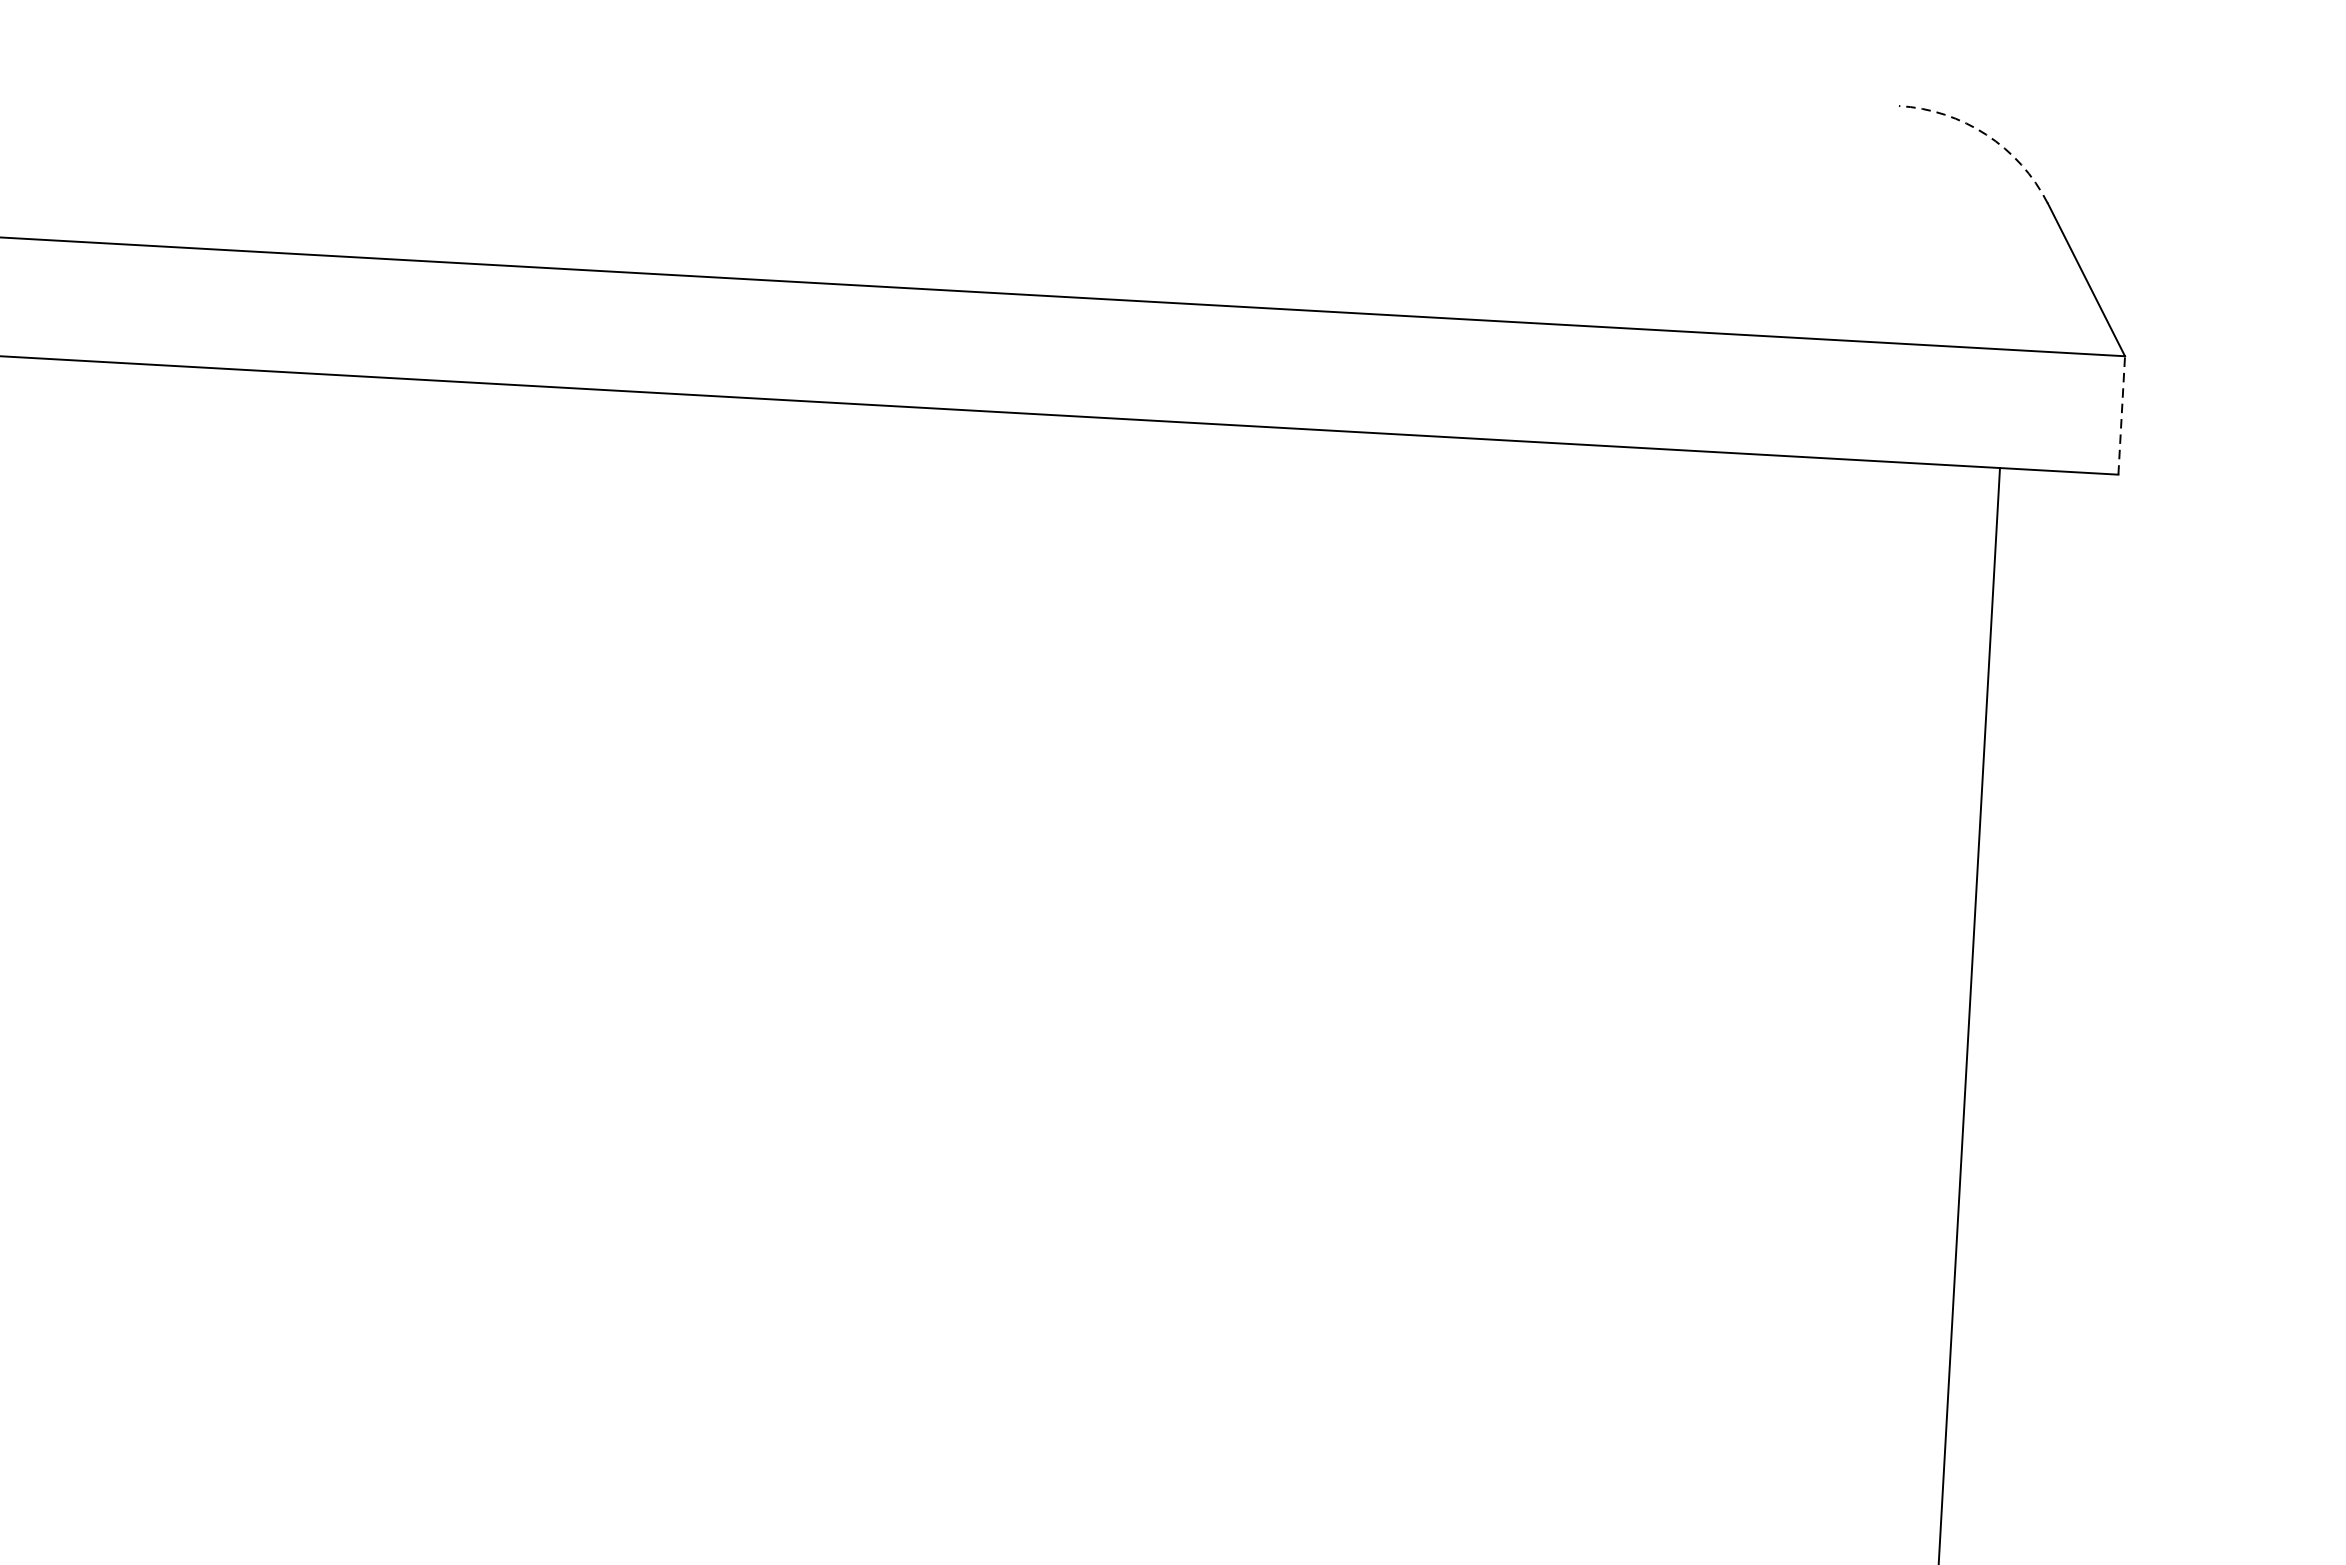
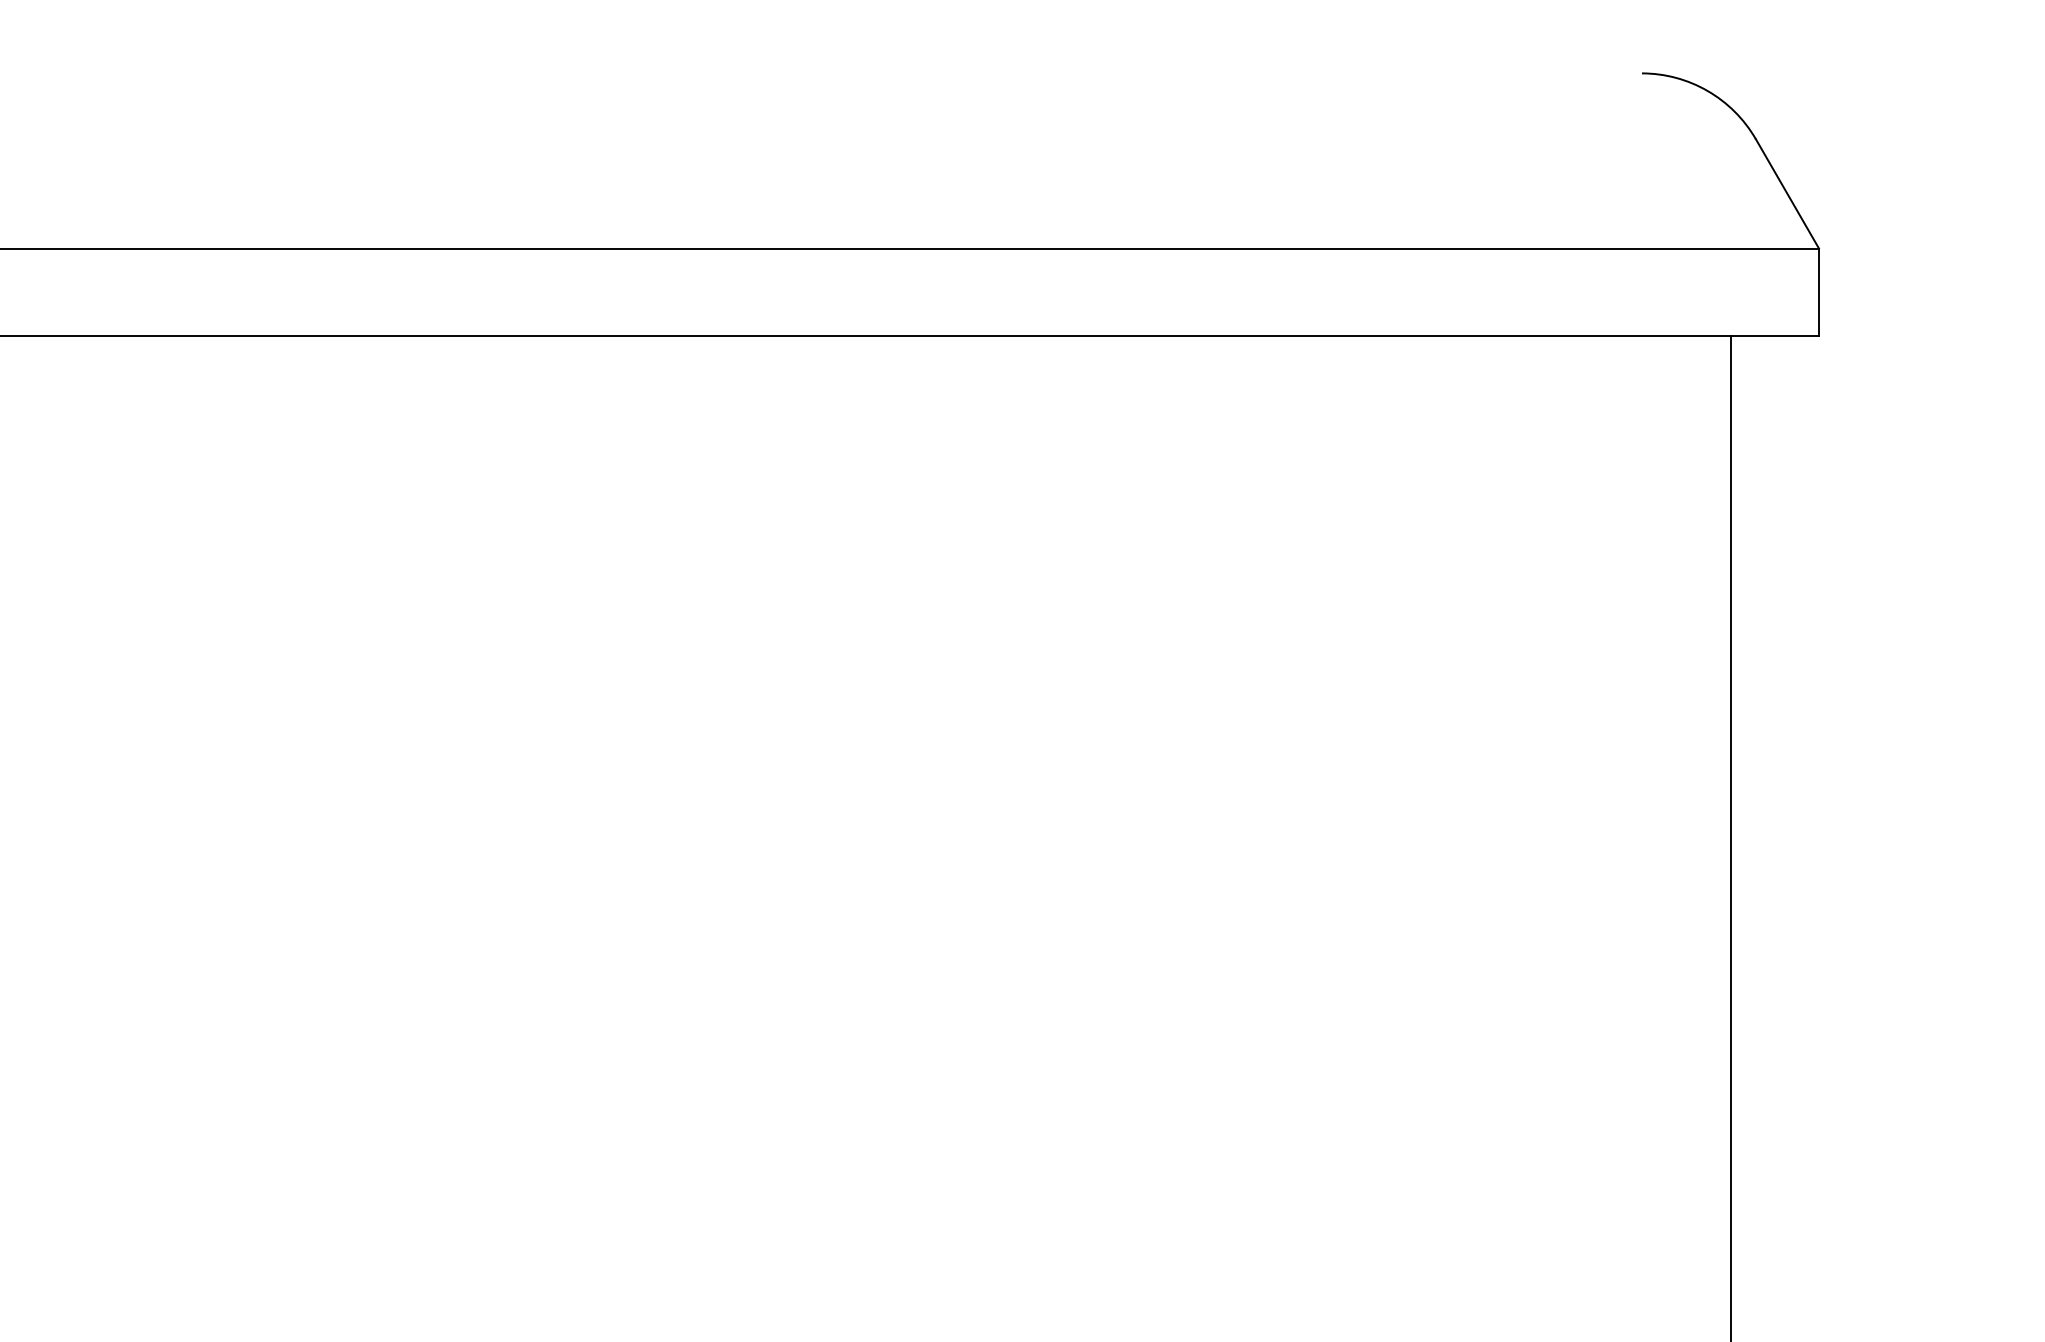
arc: (1986, 135) -> (1707, 91), dashed -> solid
line: (2122, 415) -> (1819, 292), dashed -> solid

